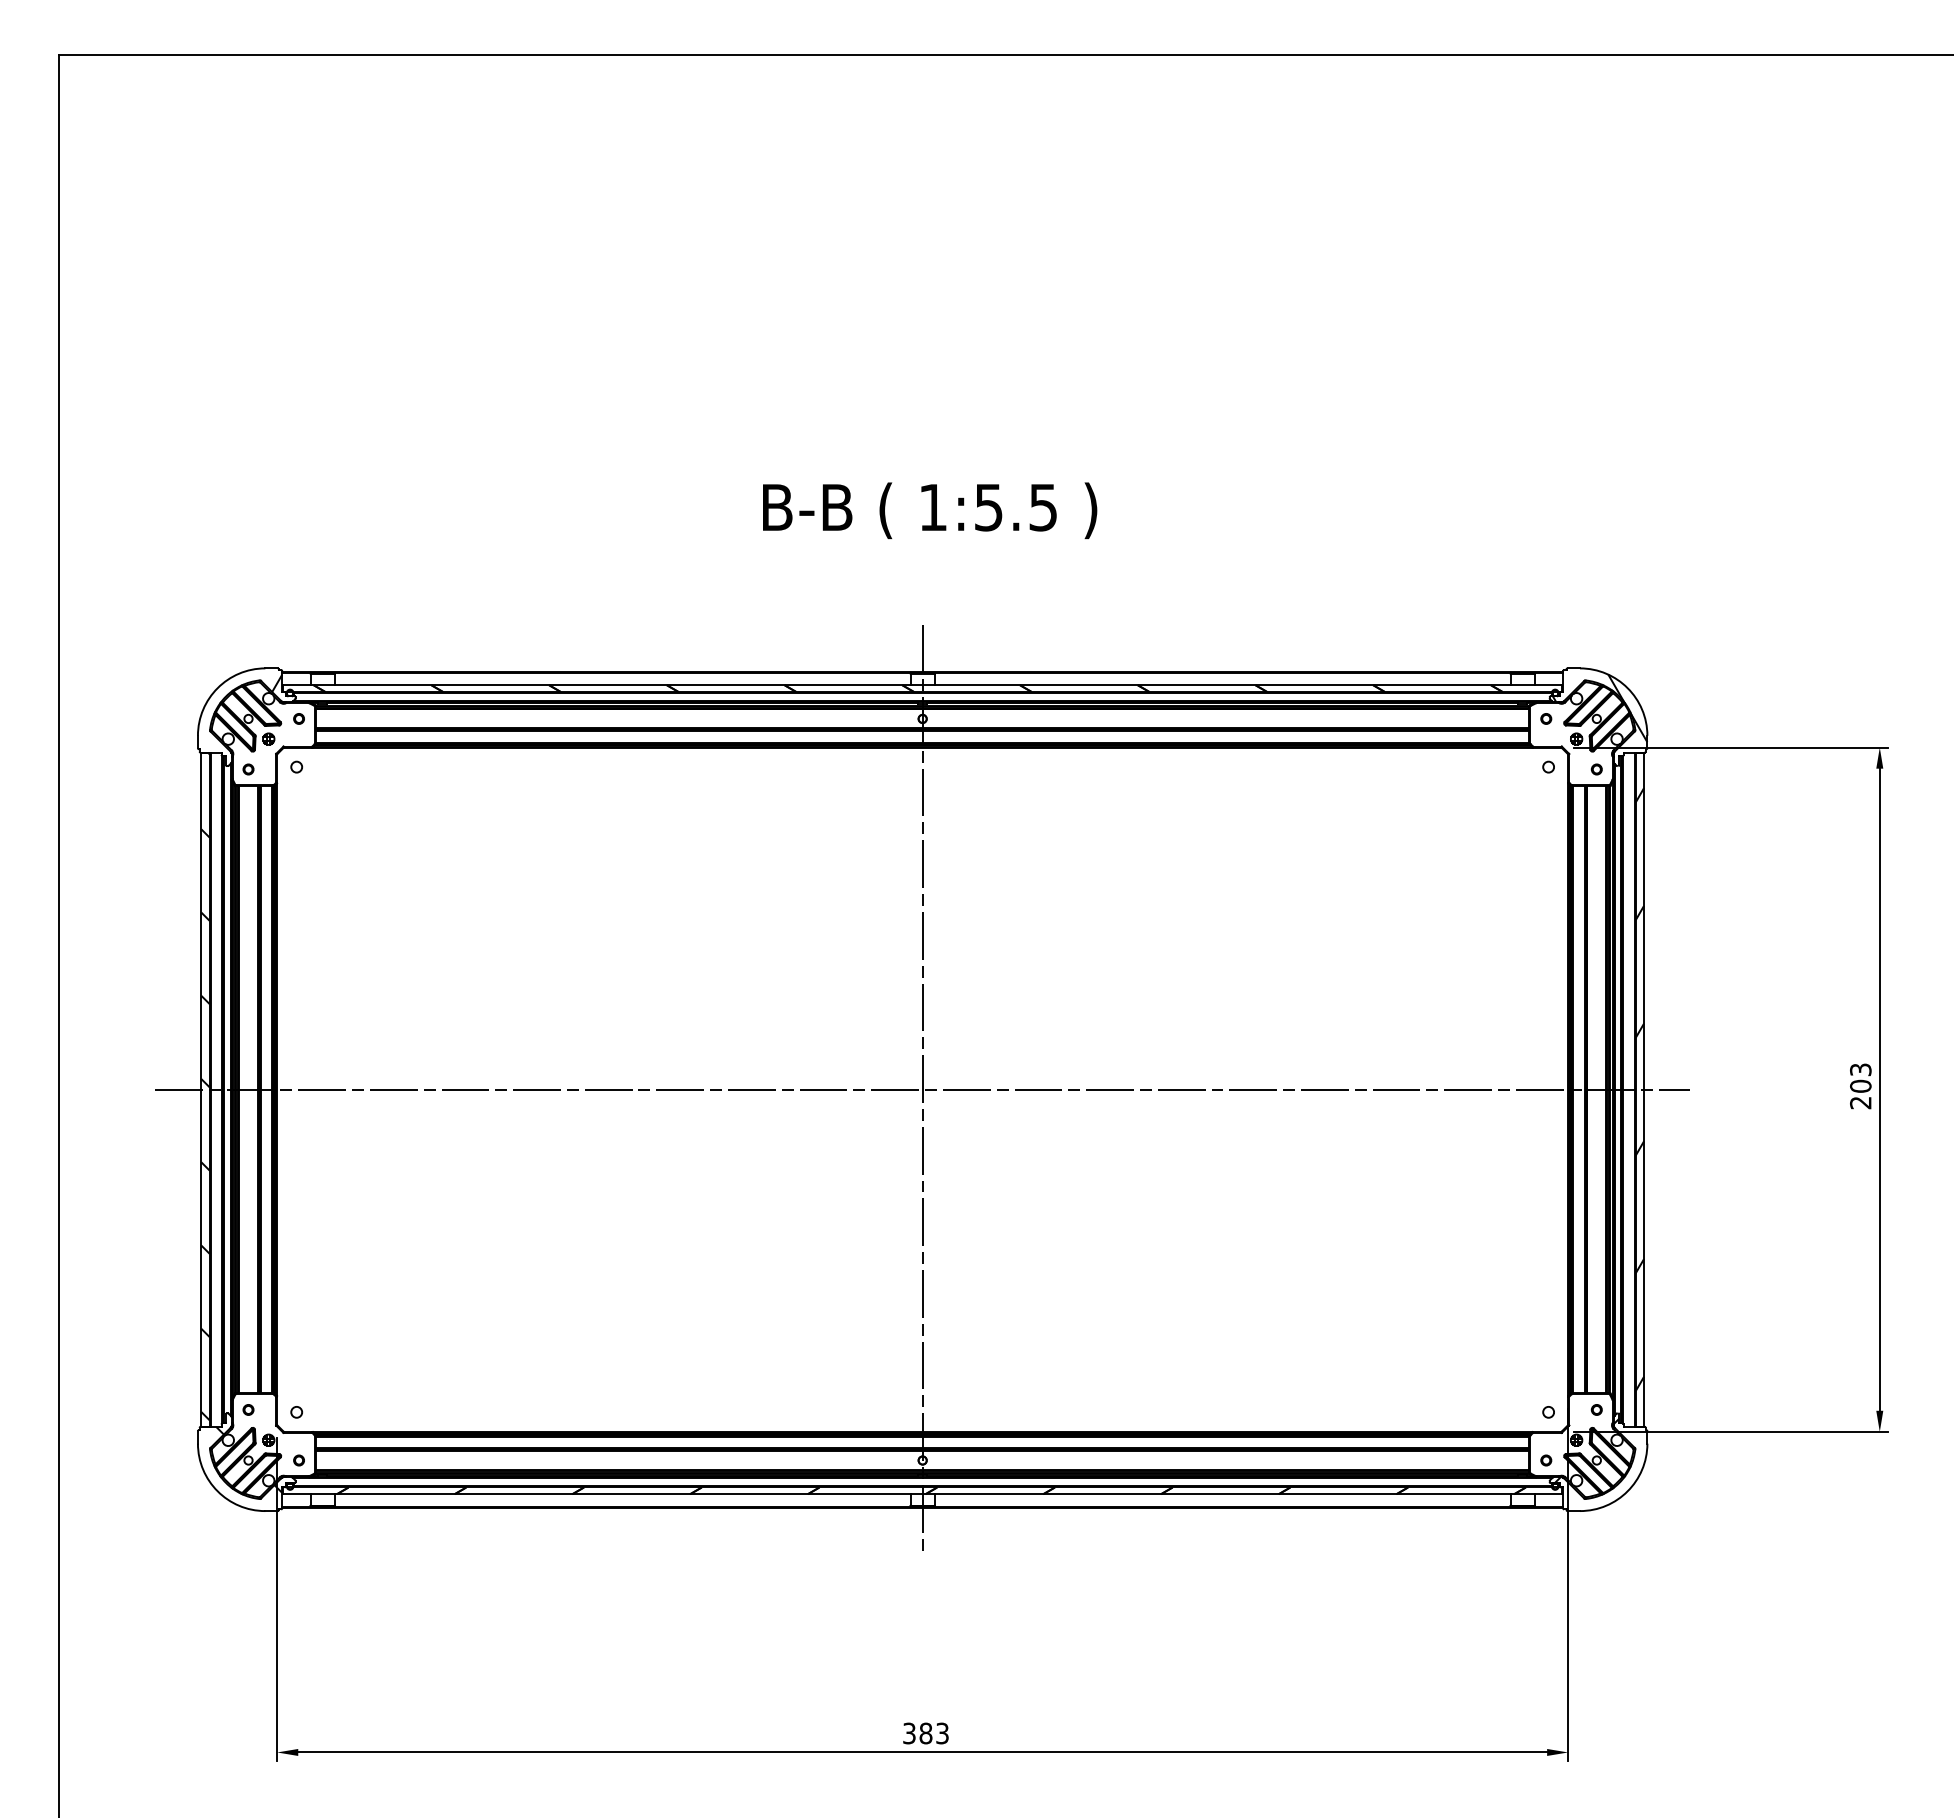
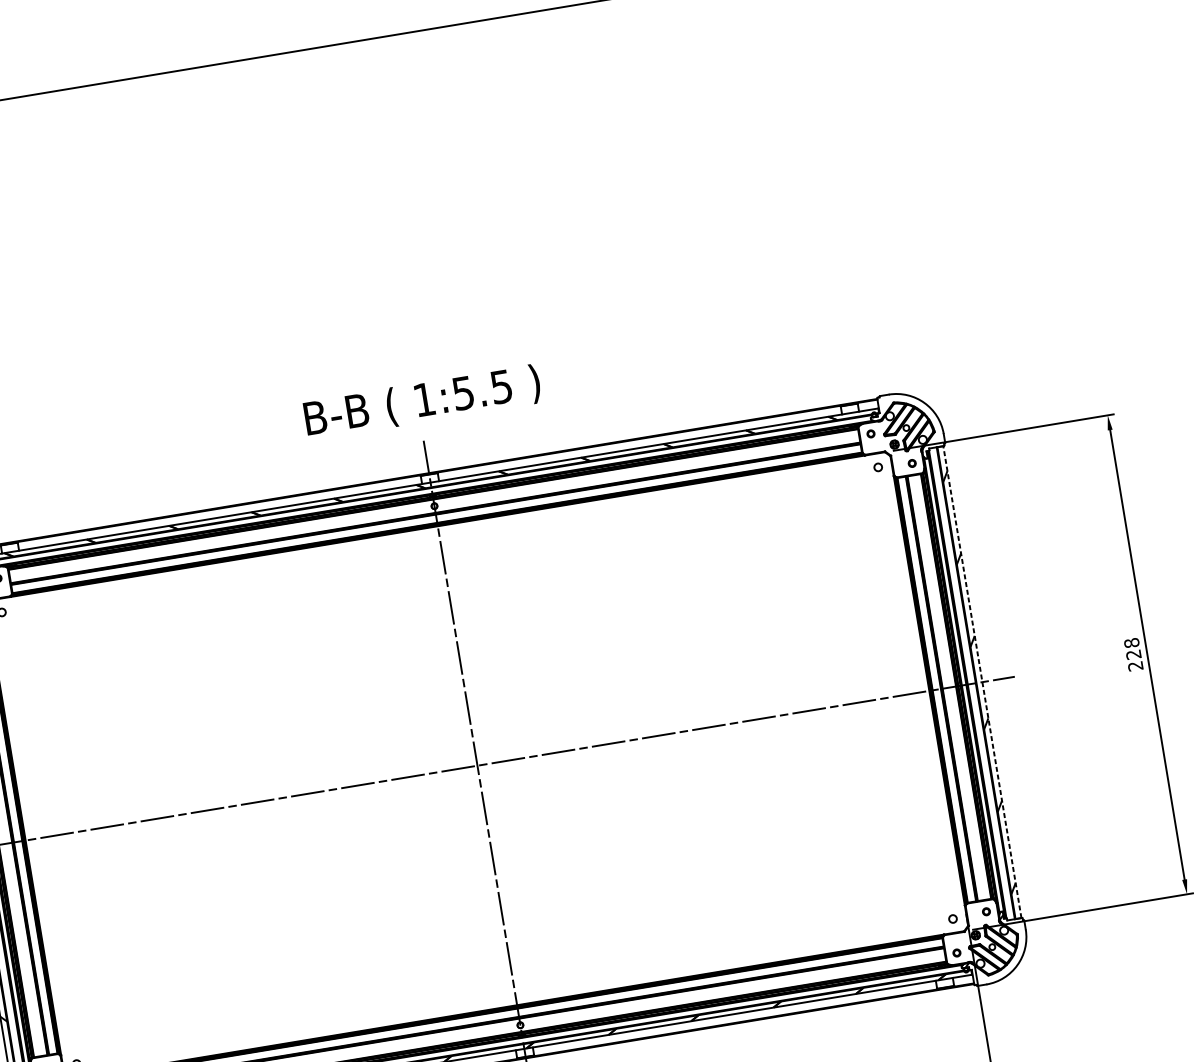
text: (930, 510) -> (422, 402), moved
hatch: (1599, 708) -> (907, 420), removed
text: (1860, 1077) -> (1132, 648), 203 -> 228
line: (1644, 1089) -> (982, 681), solid -> dashed

